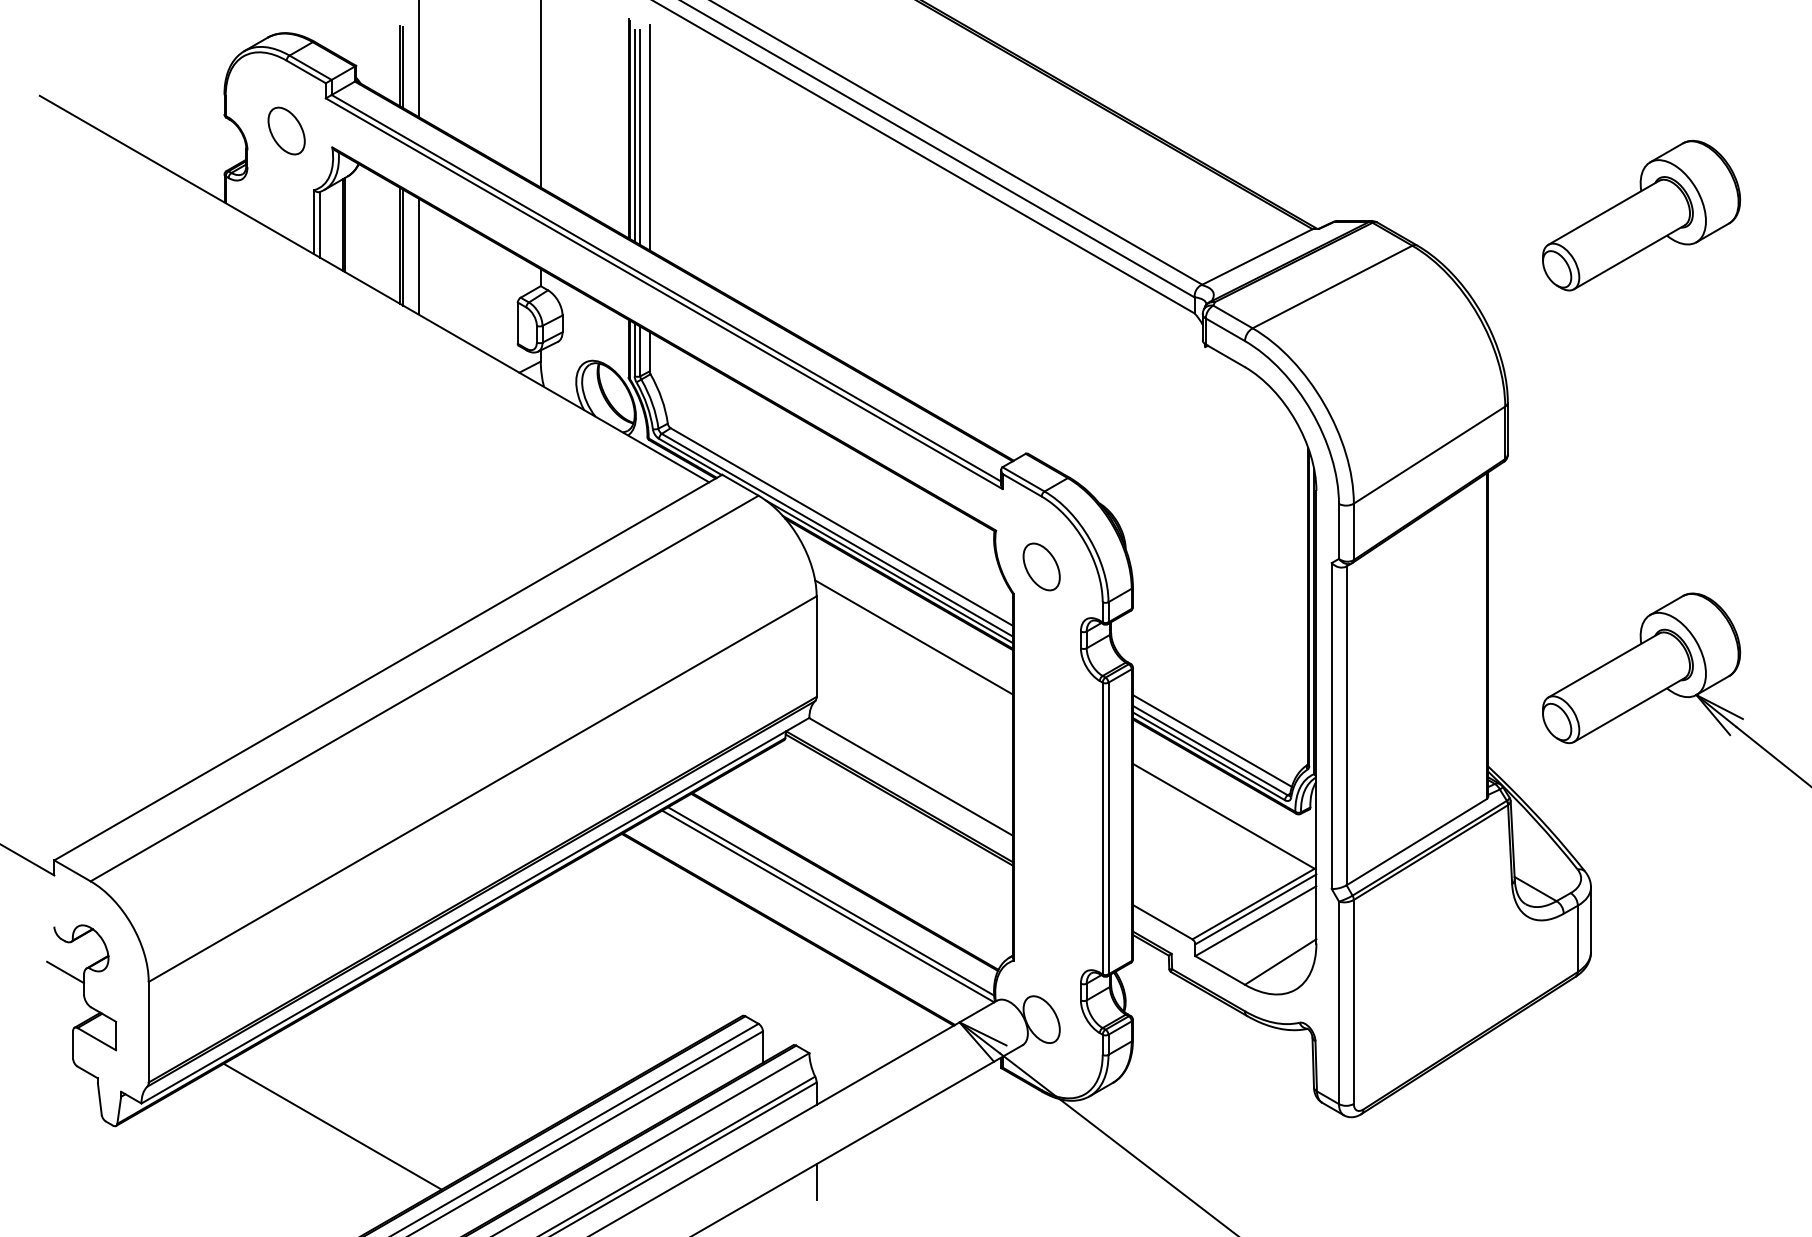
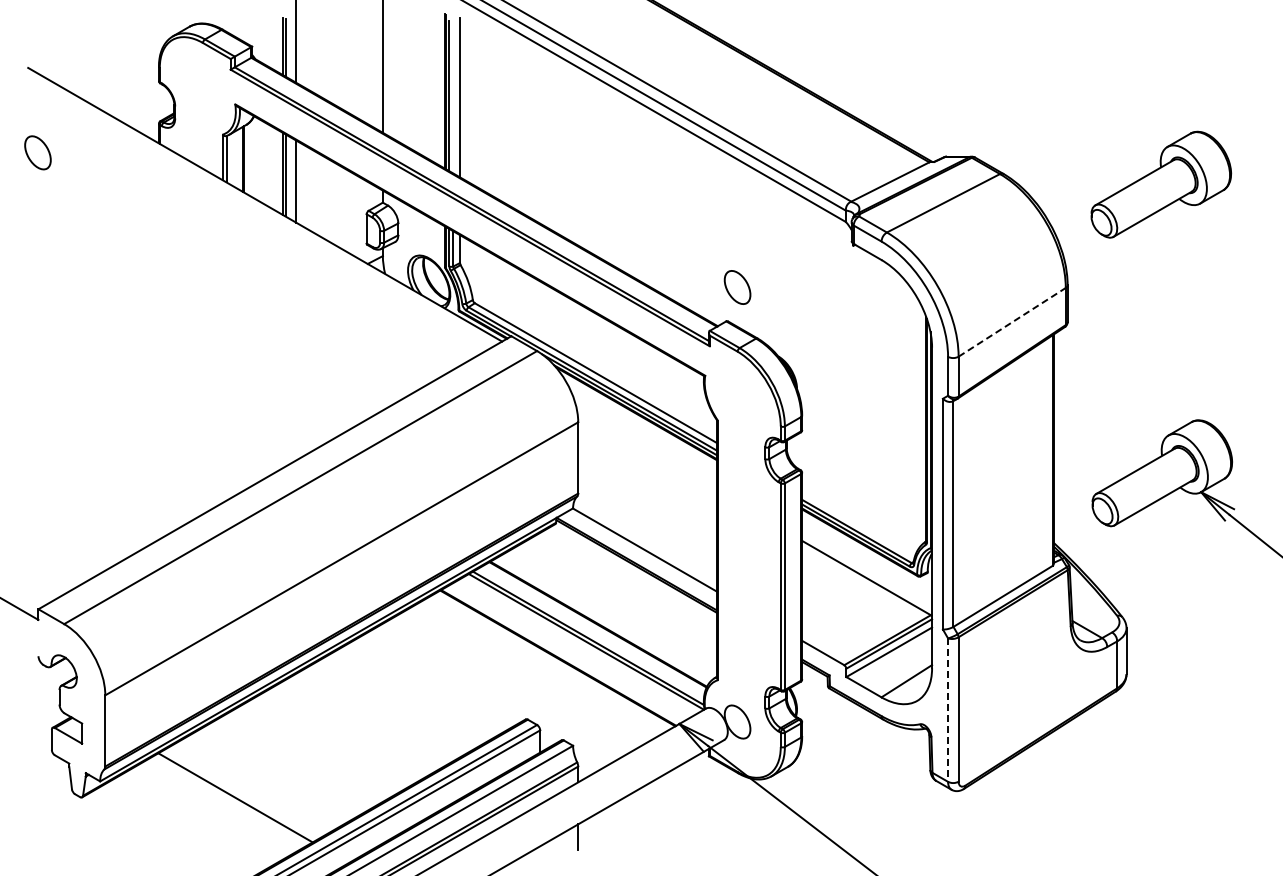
part: (286, 130) -> (37, 152), moved
line: (640, 137) -> (453, 97), removed
part: (1641, 215) -> (1161, 184), moved
line: (1429, 455) -> (1012, 322), solid -> dashed
part: (1041, 566) -> (737, 287), moved
line: (914, 637) -> (647, 451), removed
line: (1212, 740) -> (858, 524), removed
line: (65, 972) -> (46, 688), removed
line: (1339, 1003) -> (948, 710), solid -> dashed

